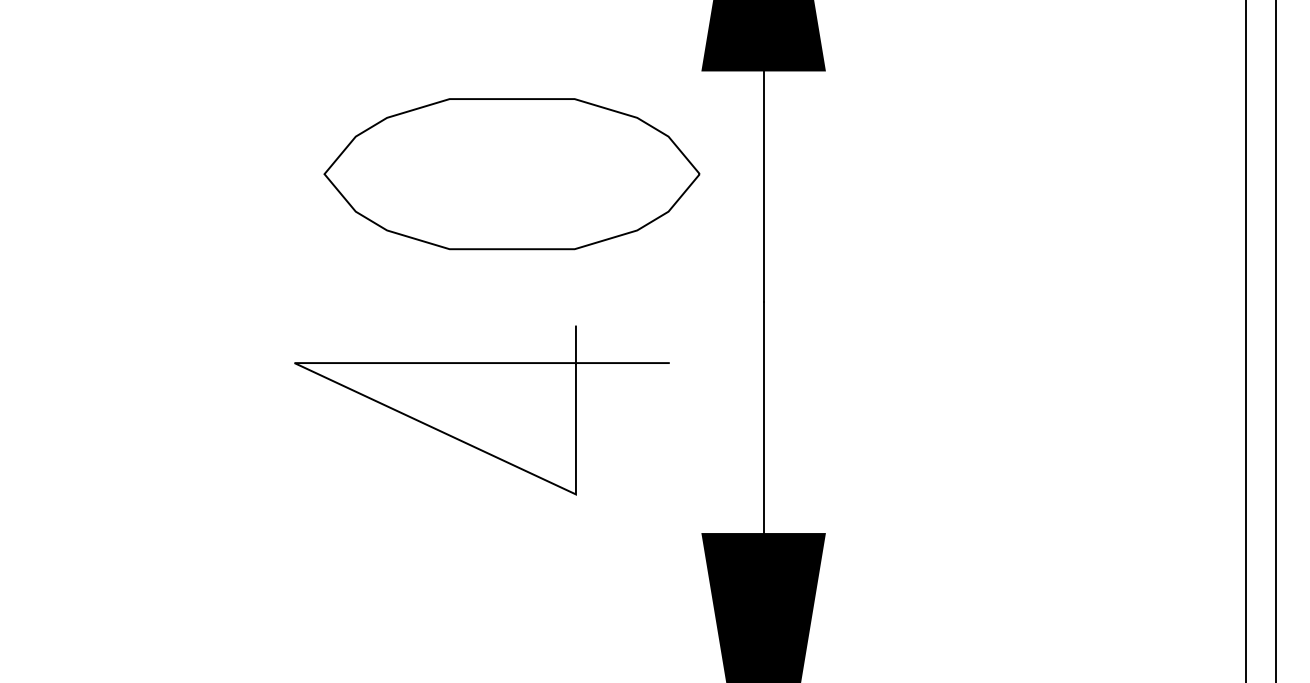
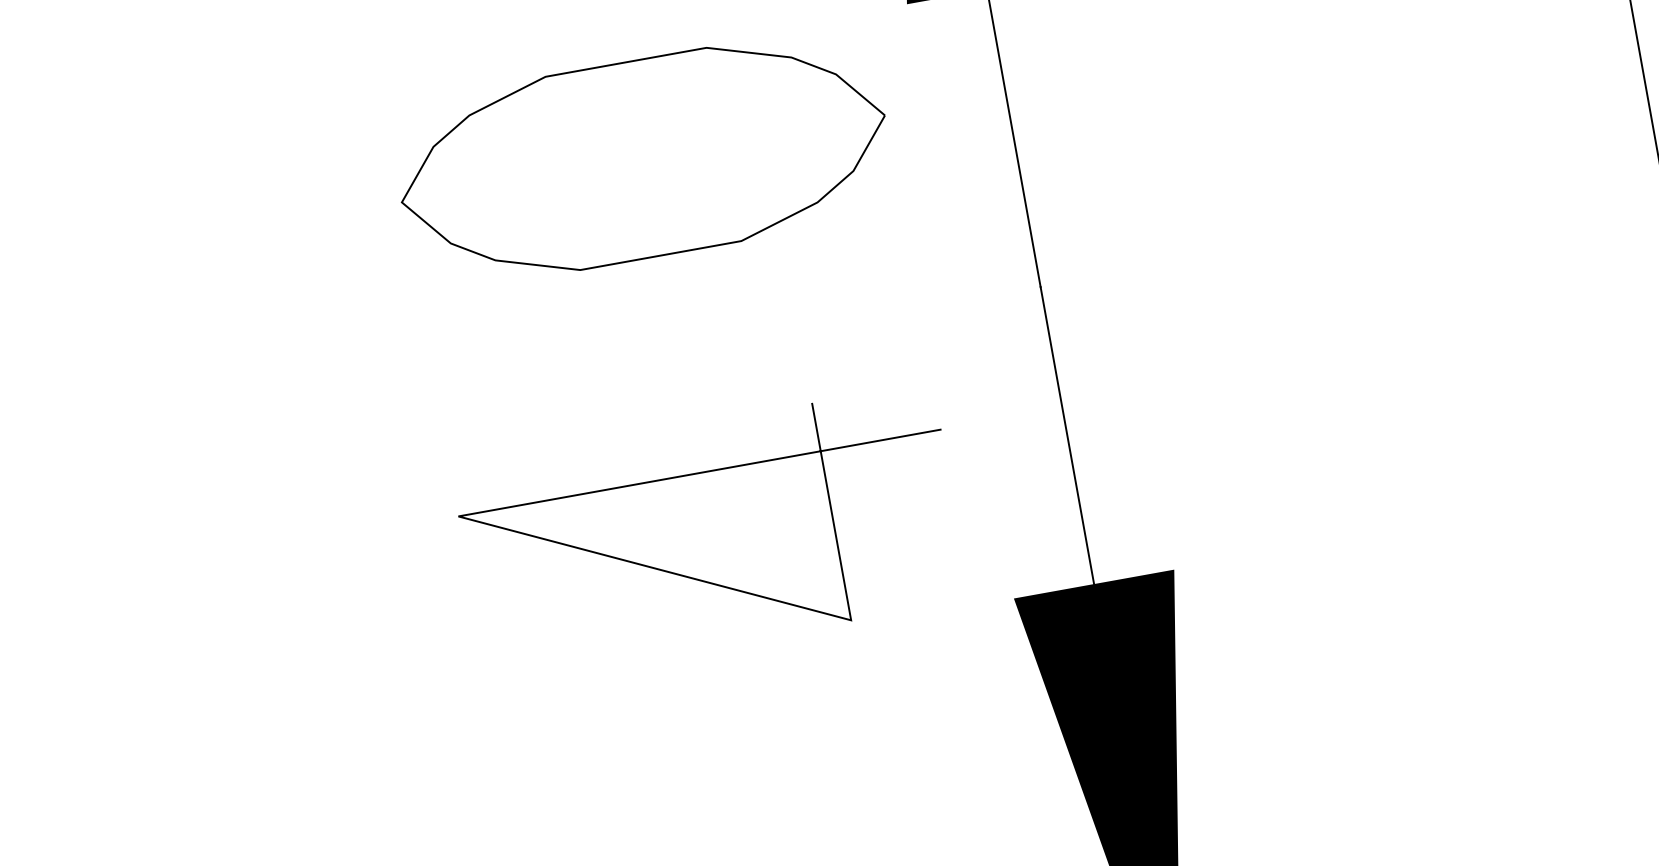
part: (511, 174) -> (642, 159), moved
line: (465, 441) -> (696, 577), moved

